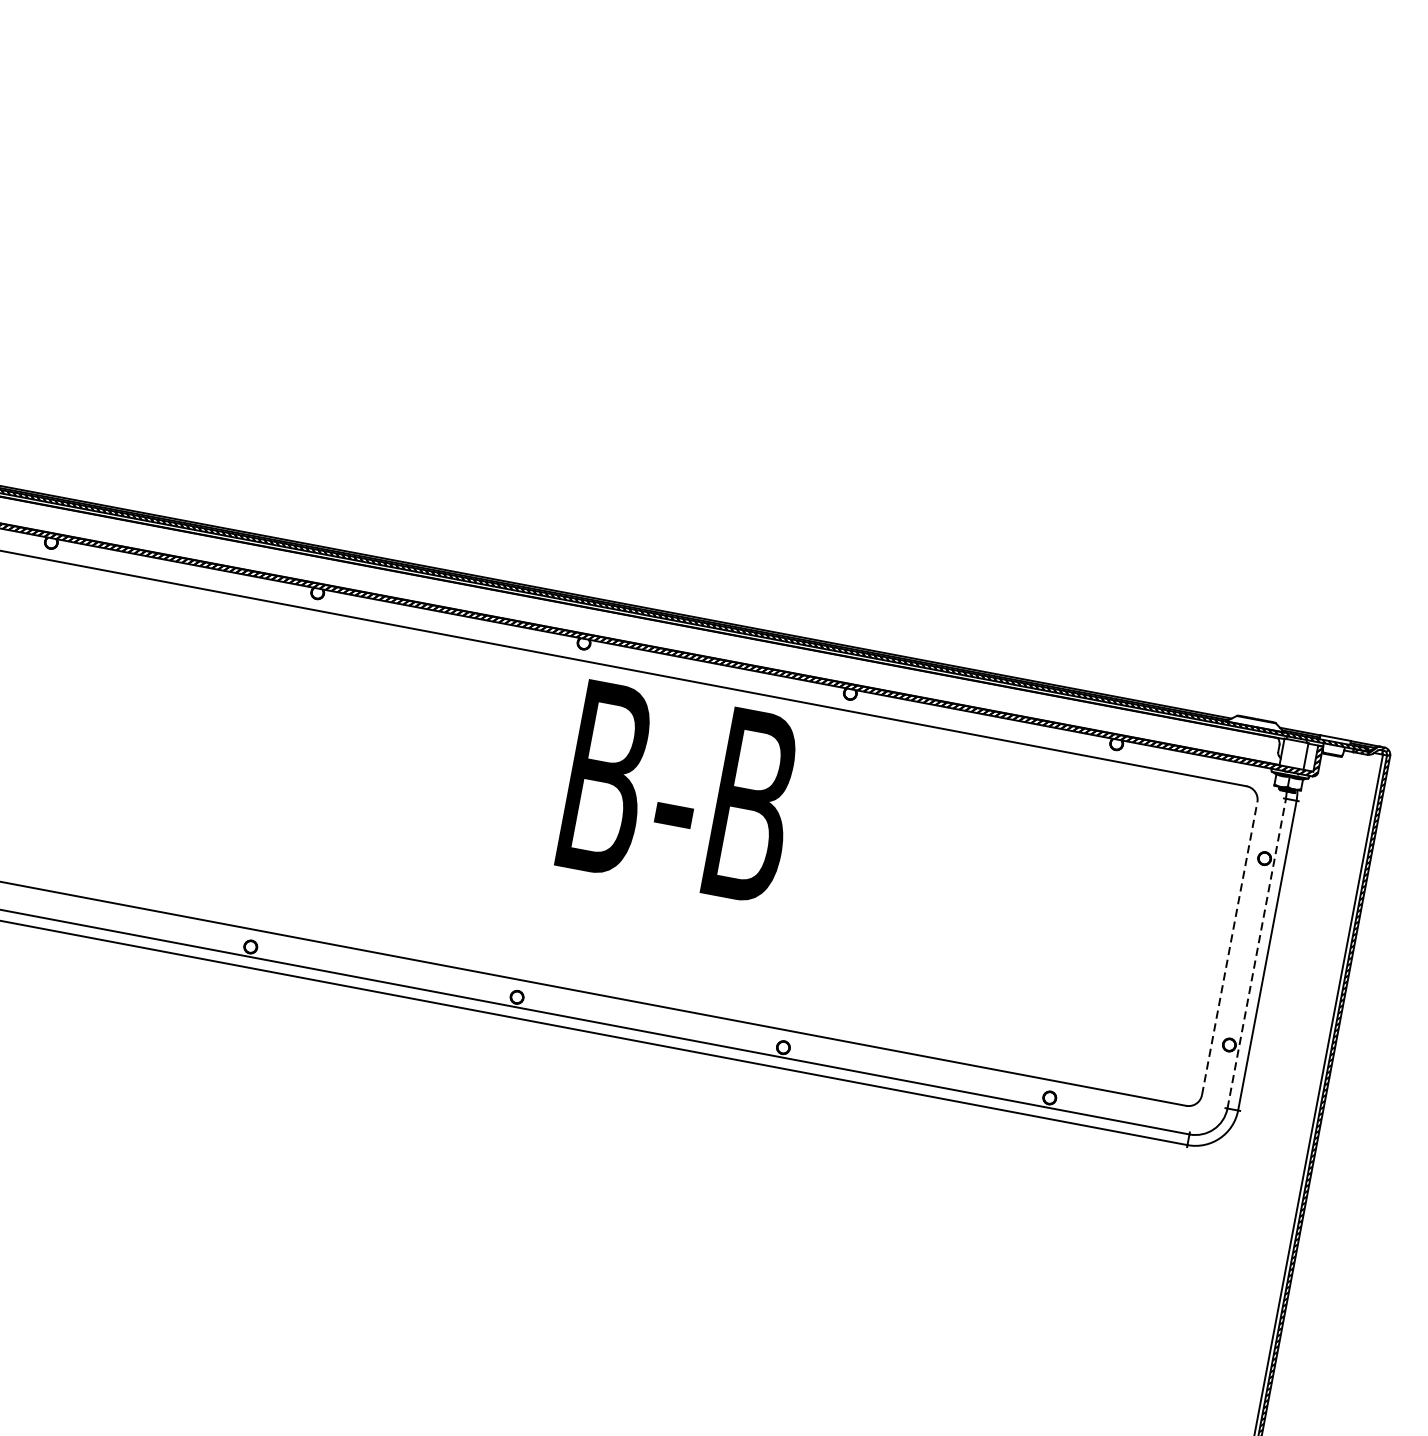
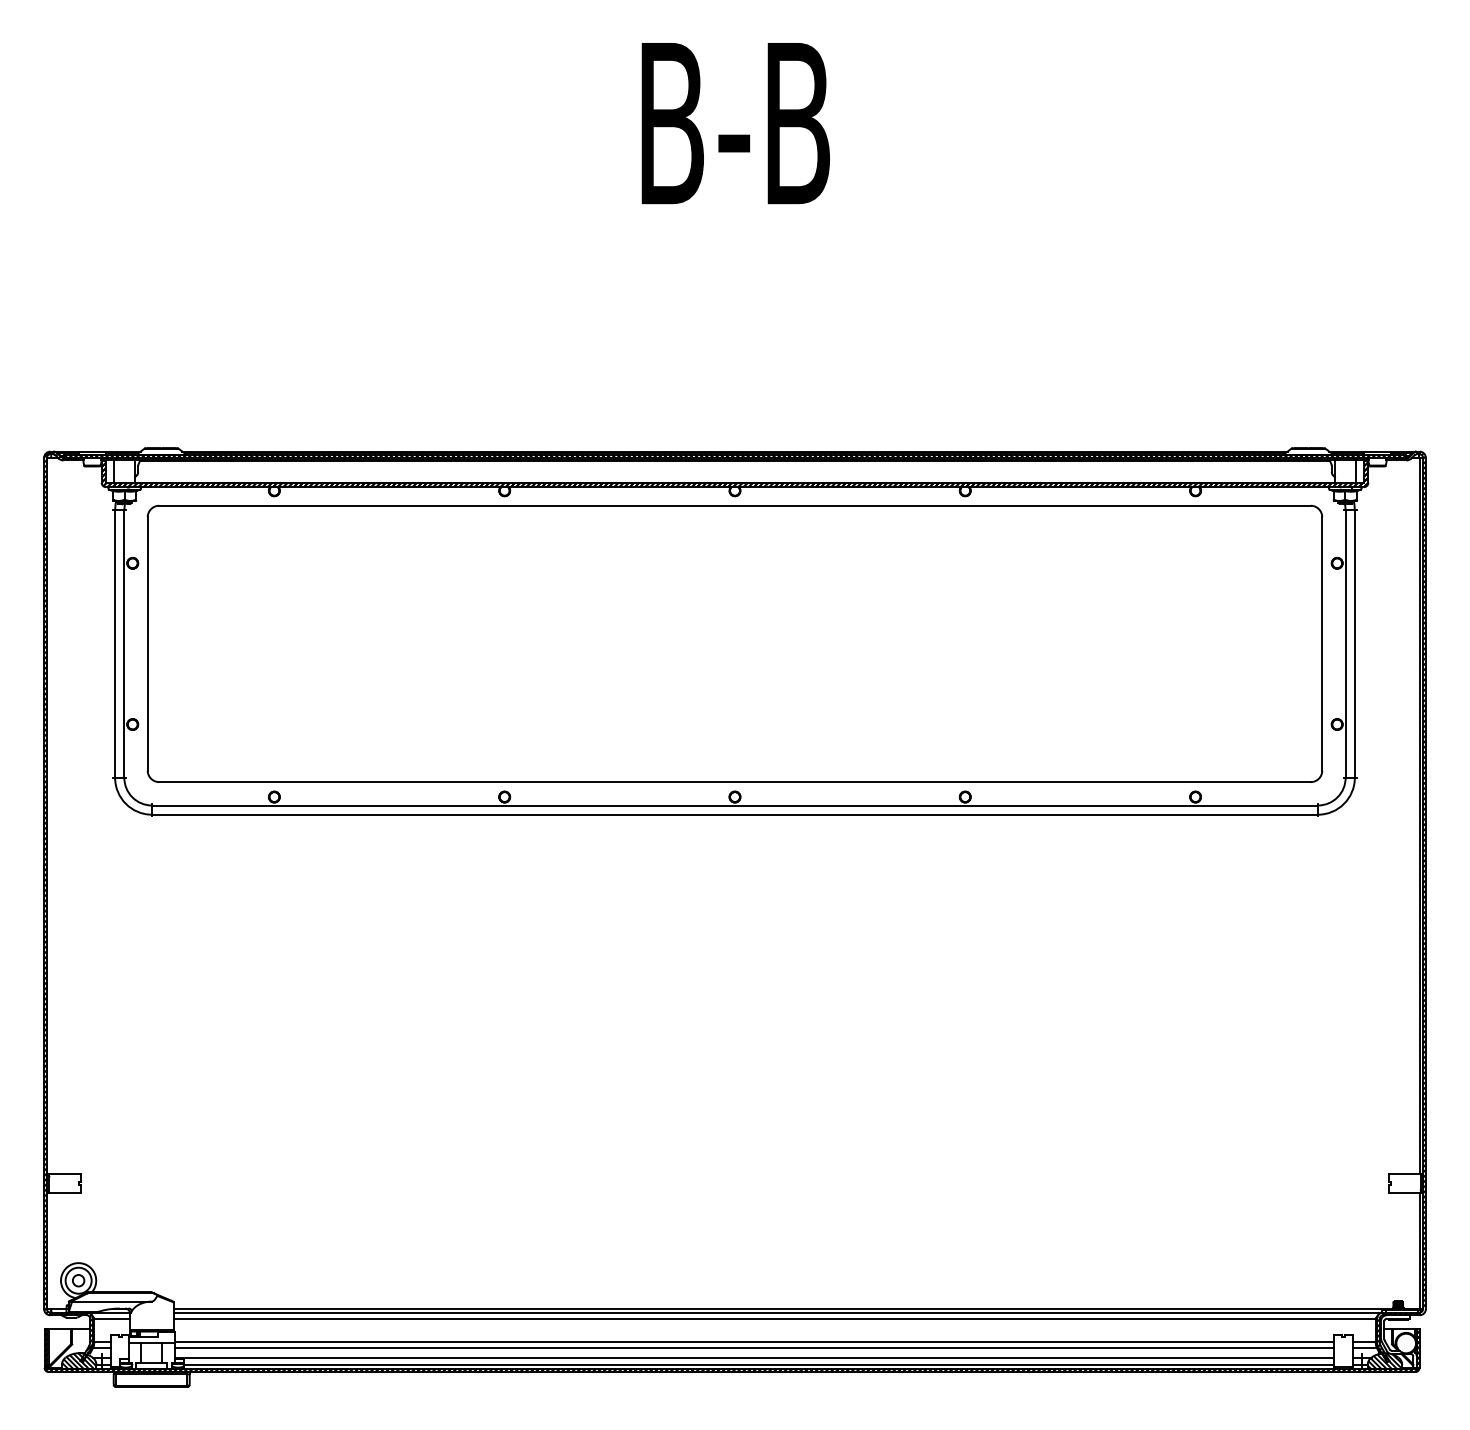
text: (679, 792) -> (735, 123), moved
line: (1230, 948) -> (1322, 643), dashed -> solid
line: (1256, 953) -> (1345, 643), dashed -> solid

